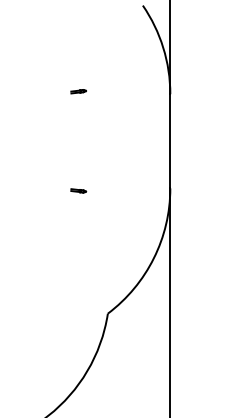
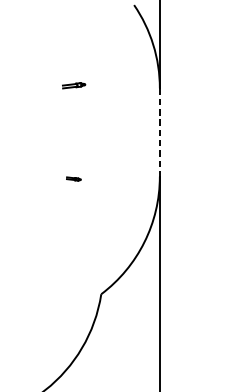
part: (78, 91) -> (73, 85), size x1.6
line: (170, 141) -> (160, 132), solid -> dashed

